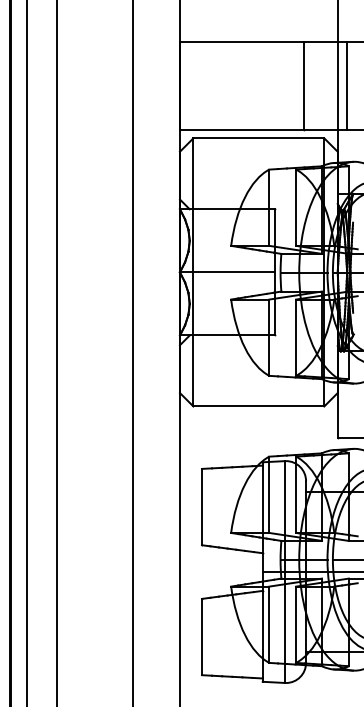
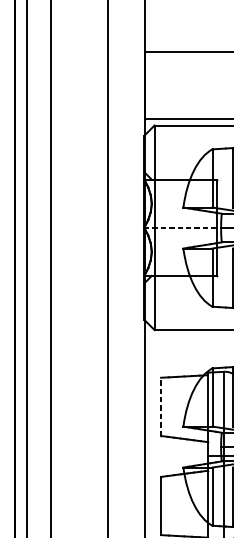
line: (226, 272) -> (179, 227), solid -> dashed
line: (201, 506) -> (160, 406), solid -> dashed

